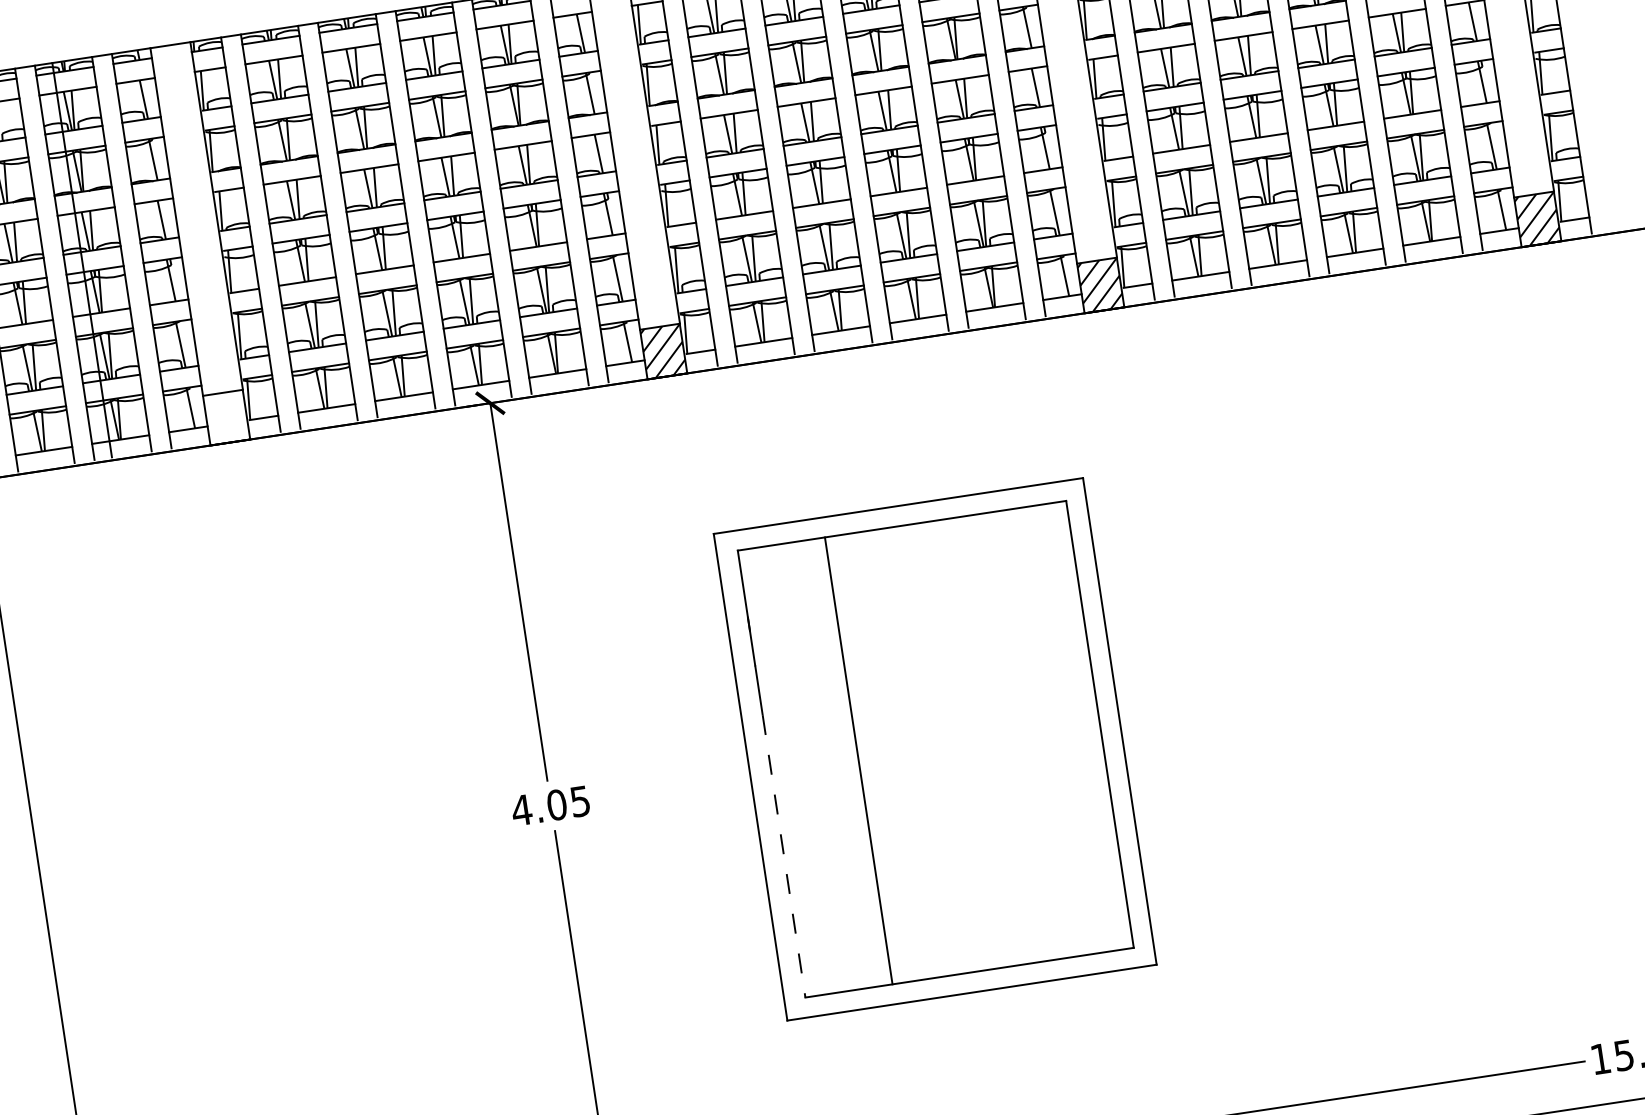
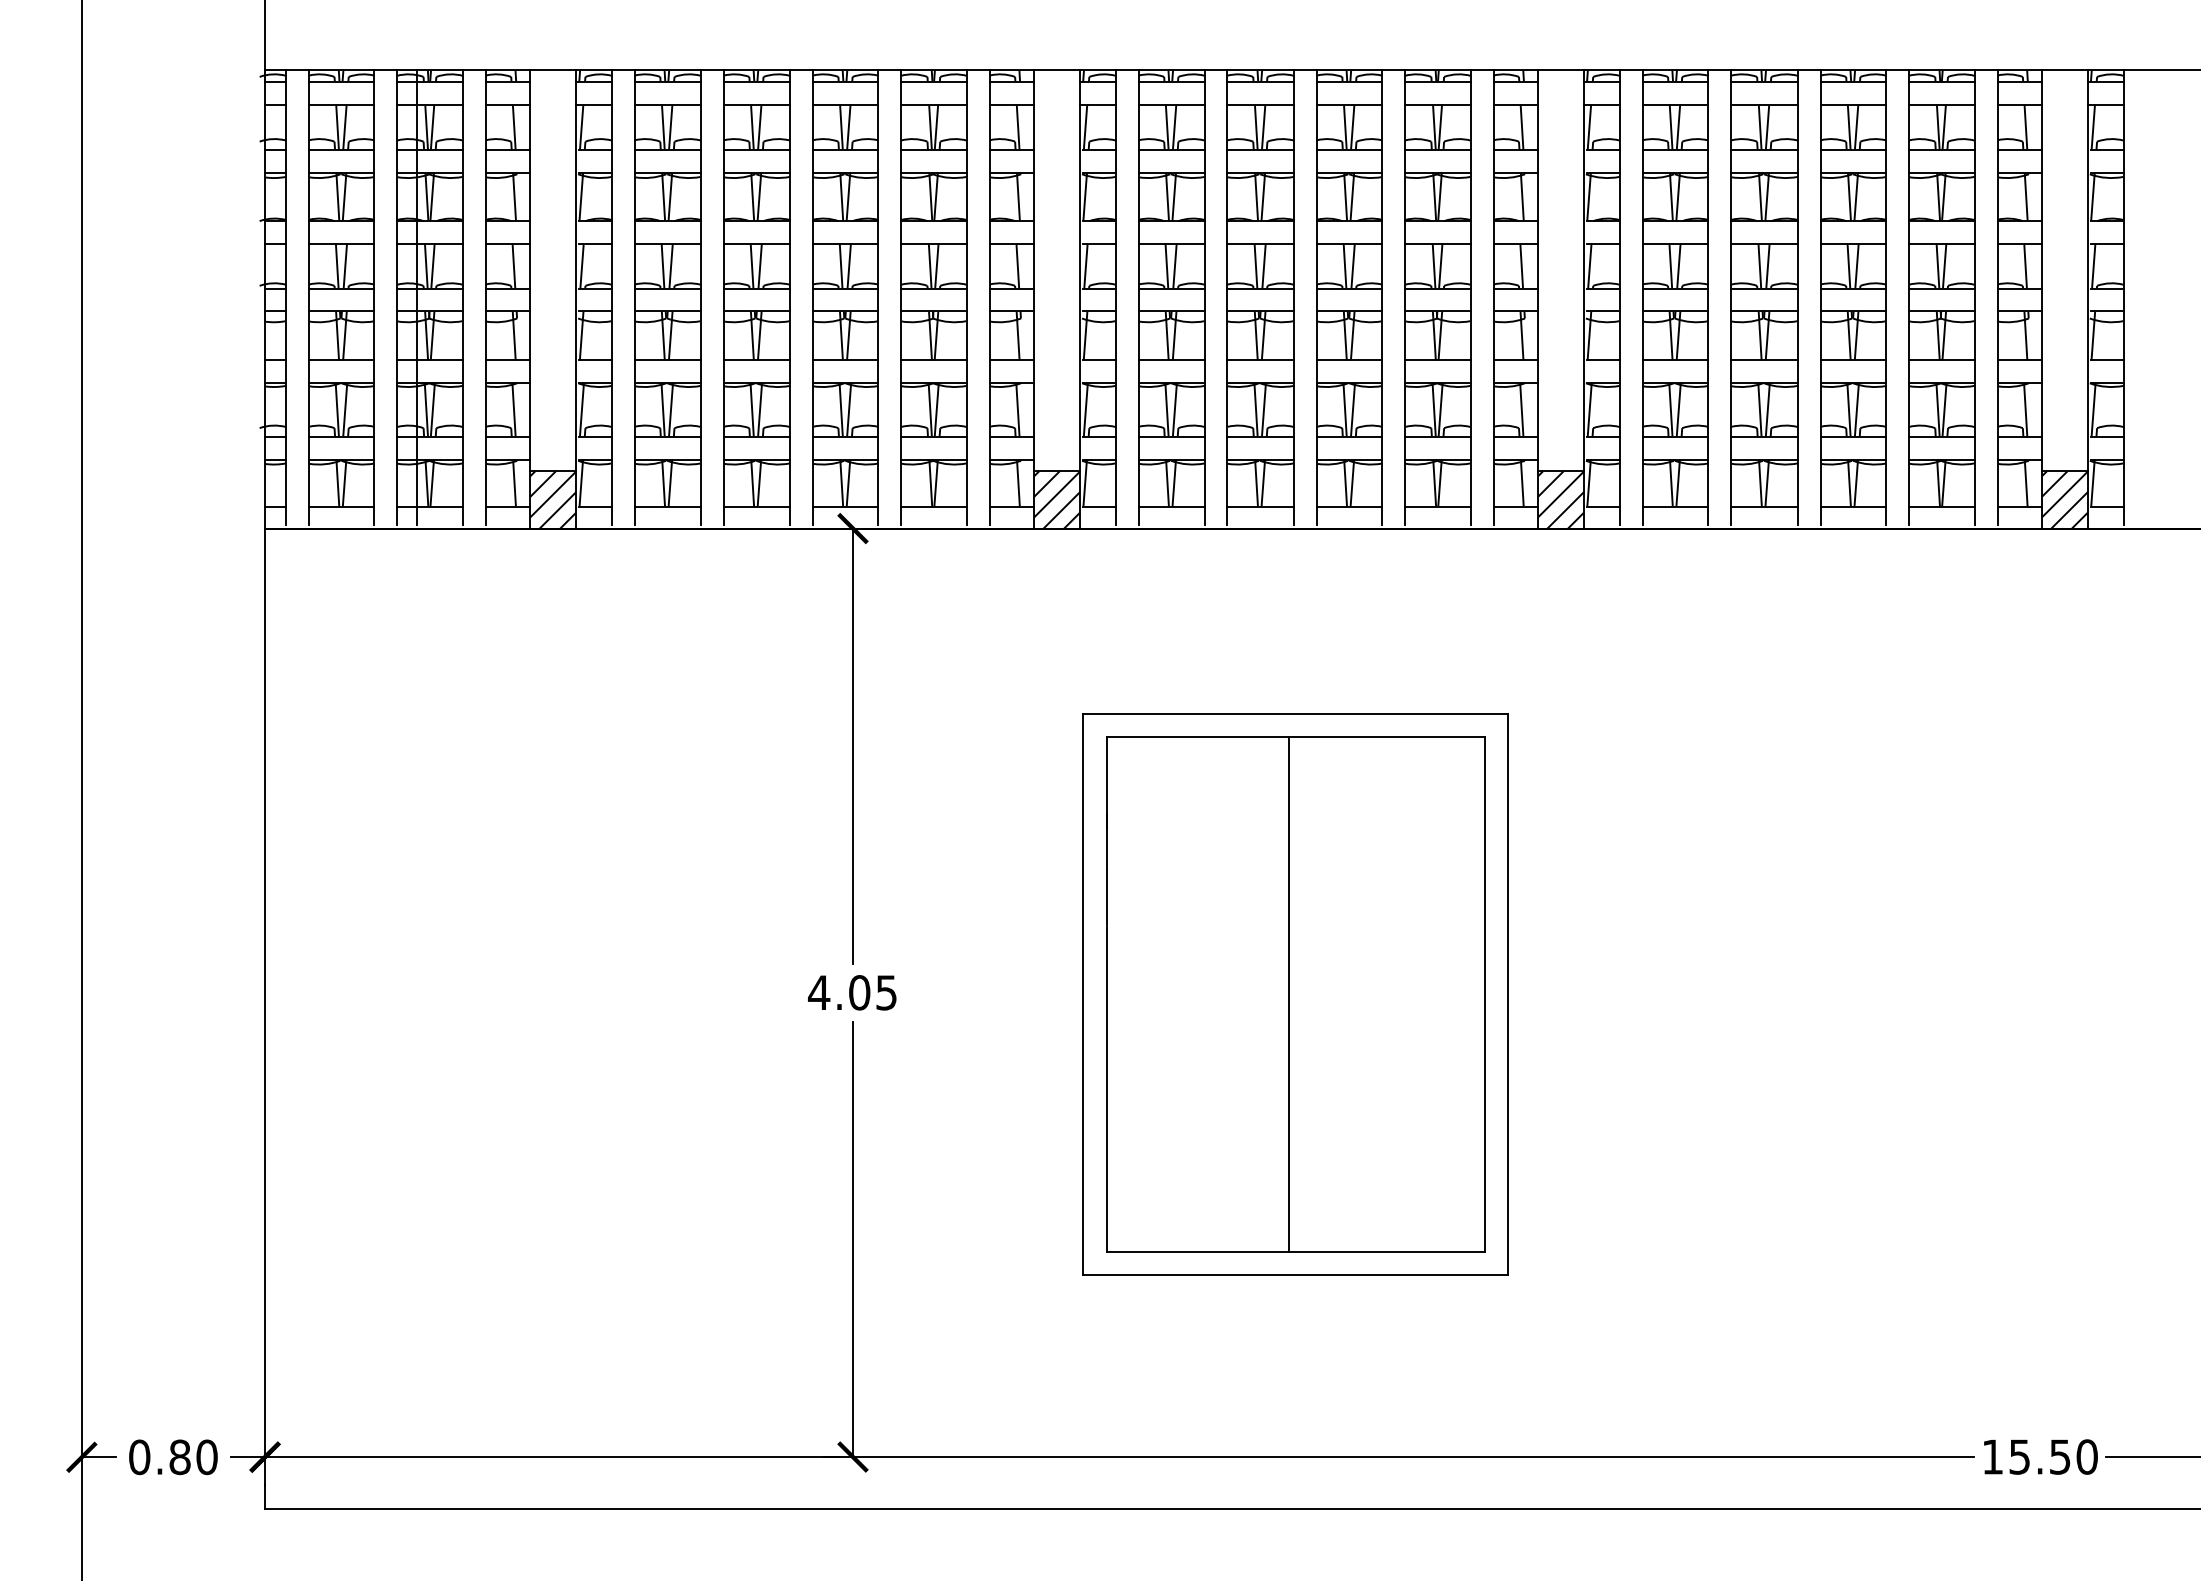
hatch: (226, 417) -> (553, 499), added
line: (858, 760) -> (1289, 994), moved
line: (783, 856) -> (1106, 1089), dashed -> solid

